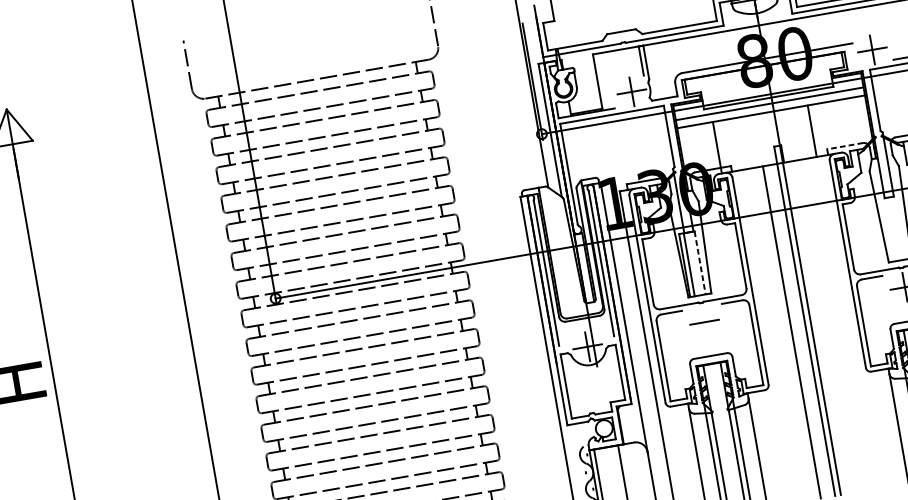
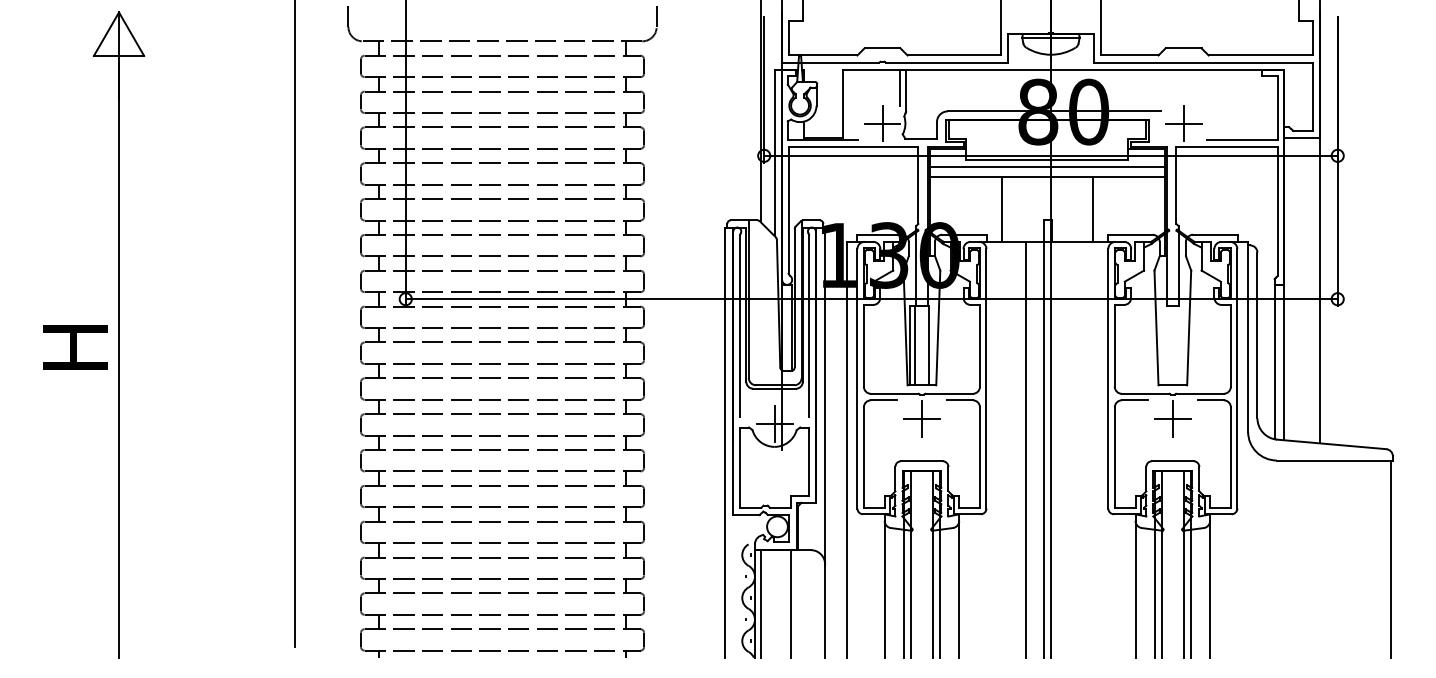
line: (844, 146) -> (1129, 234), dashed -> solid
line: (717, 147) -> (1001, 209), moved
line: (700, 263) -> (929, 346), dashed -> solid
line: (704, 321) -> (921, 418), added

